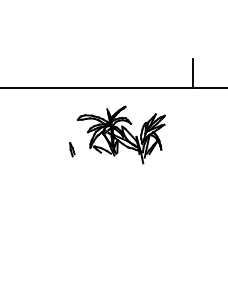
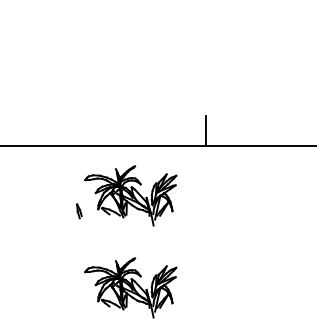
part: (121, 222) -> (130, 287), added

